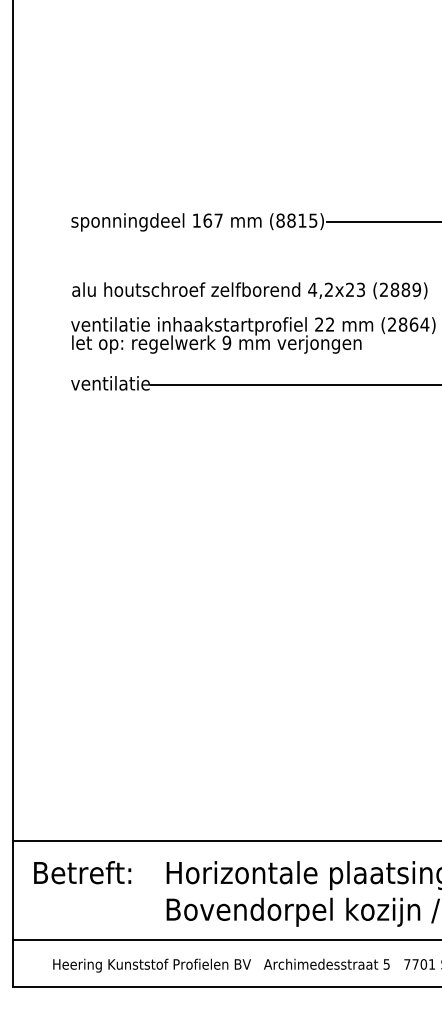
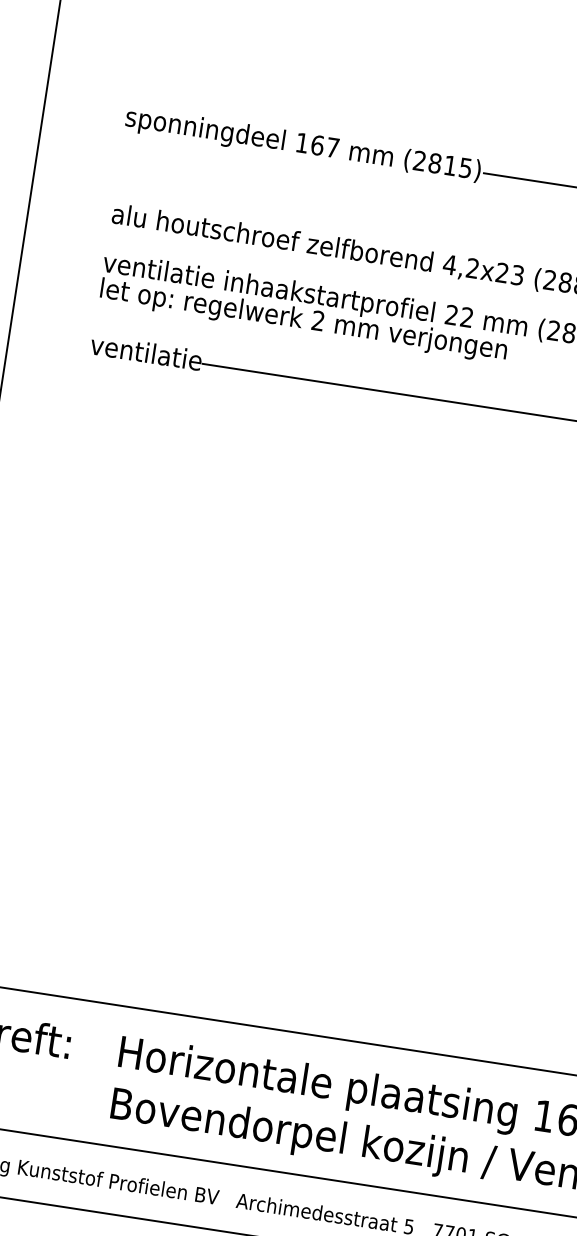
text: (280, 220) -> (419, 160), (8815) -> (2815)
text: (226, 342) -> (317, 320), 9 -> 2

